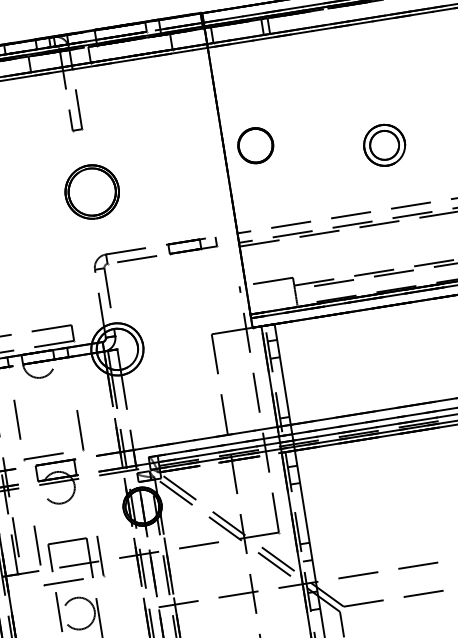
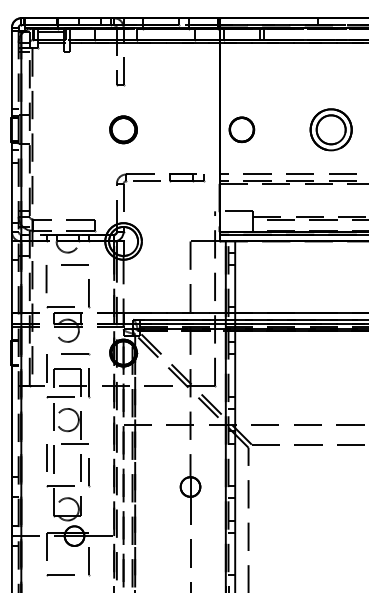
part: (383, 144) -> (330, 129), size x1.43
part: (255, 145) -> (241, 129), moved
part: (92, 191) -> (123, 129), size x0.71
line: (53, 392) -> (74, 264), added
line: (75, 519) -> (75, 354), added

